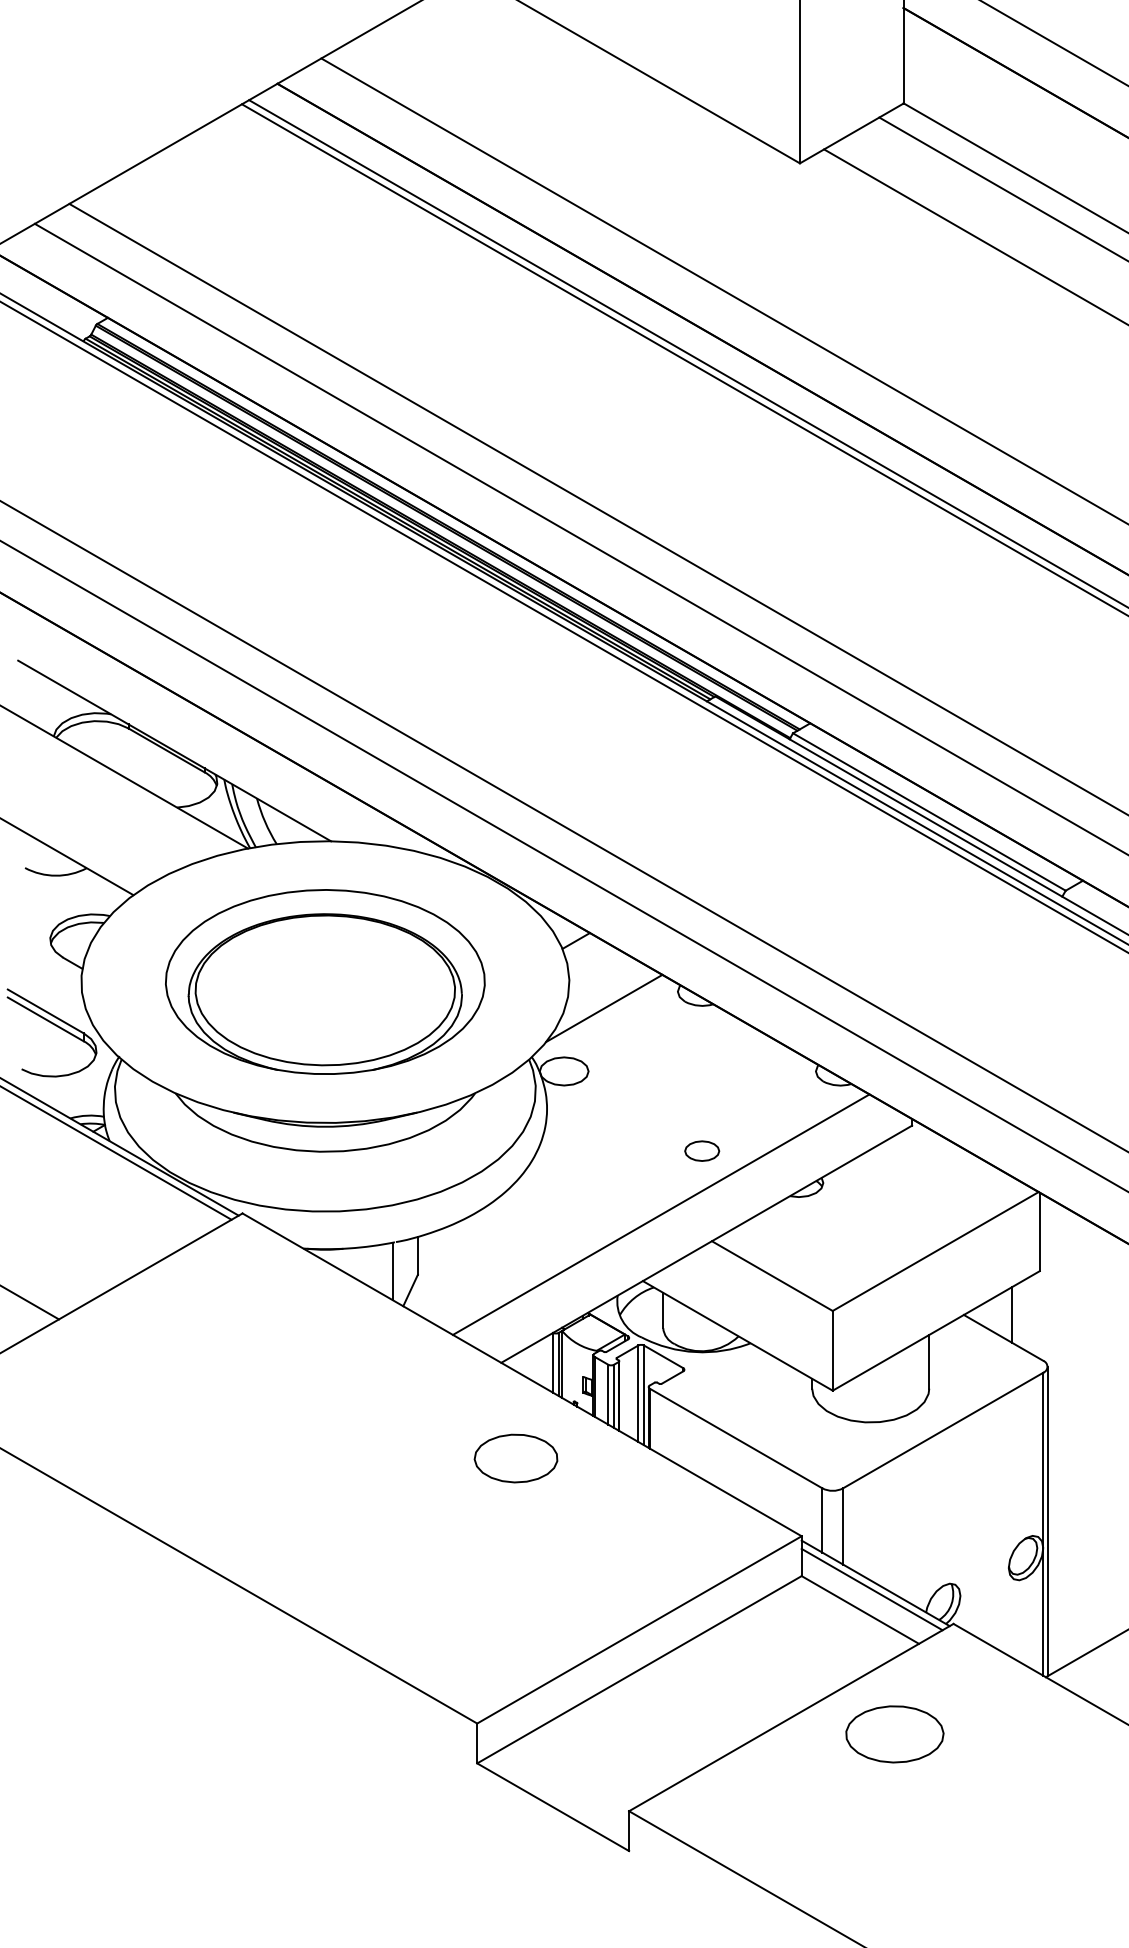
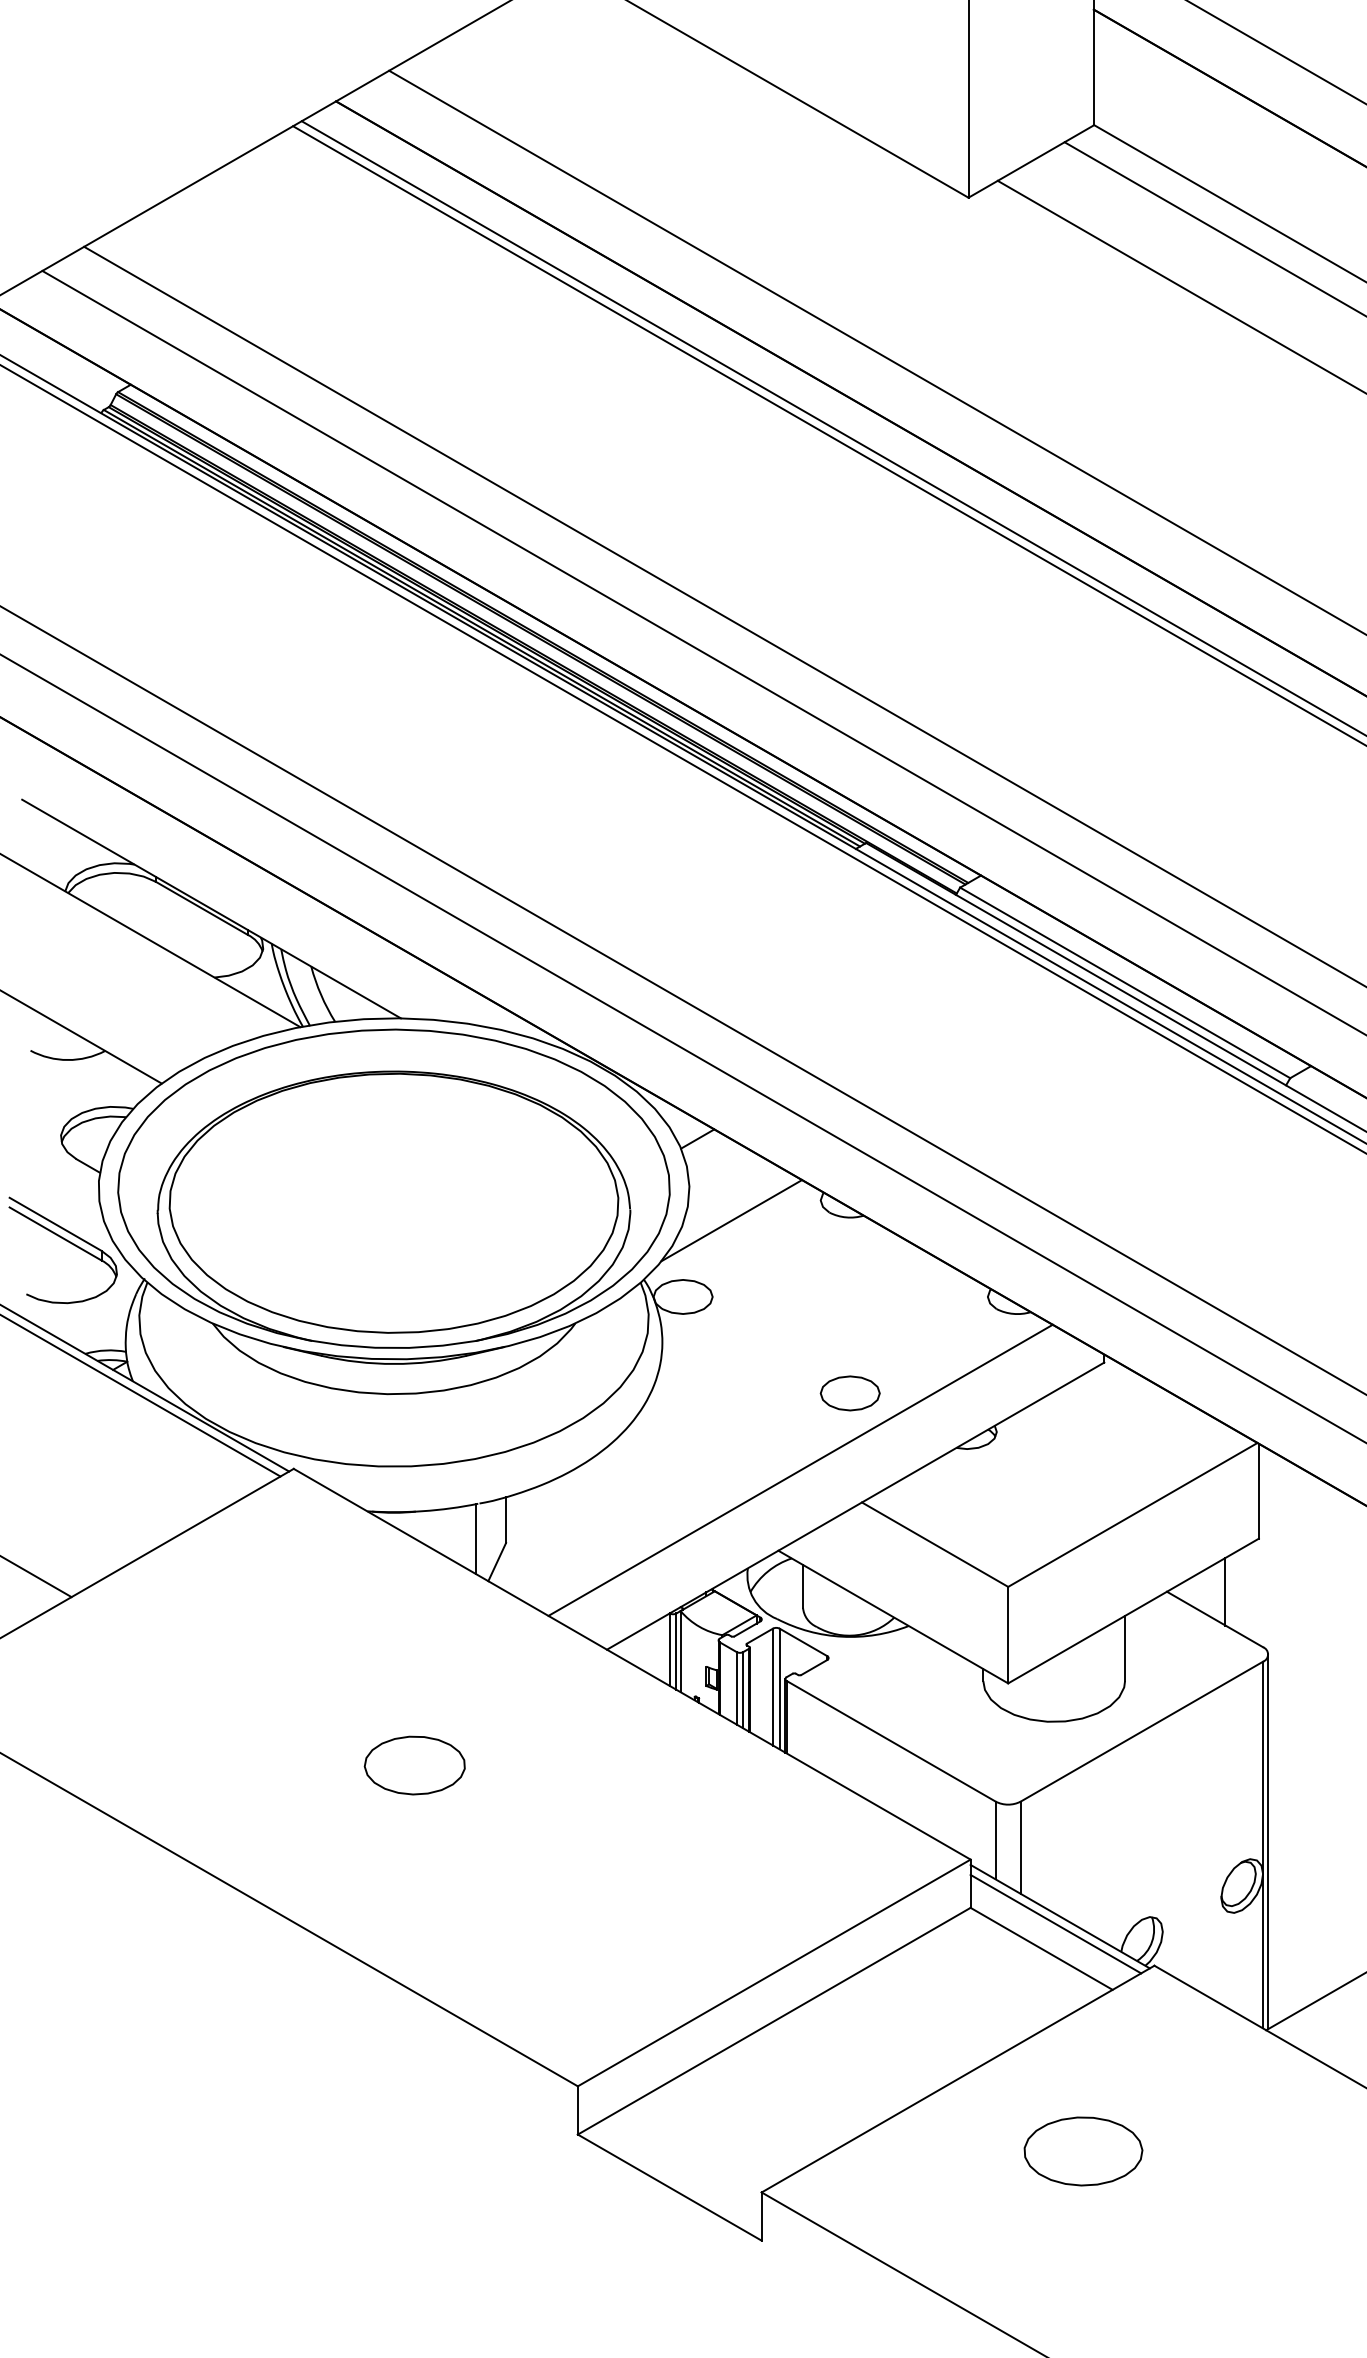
part: (324, 981) -> (393, 1188), size x1.43
part: (701, 1151) -> (849, 1393), size x1.43
part: (515, 1458) -> (414, 1765), moved
part: (894, 1734) -> (1083, 2151), moved

